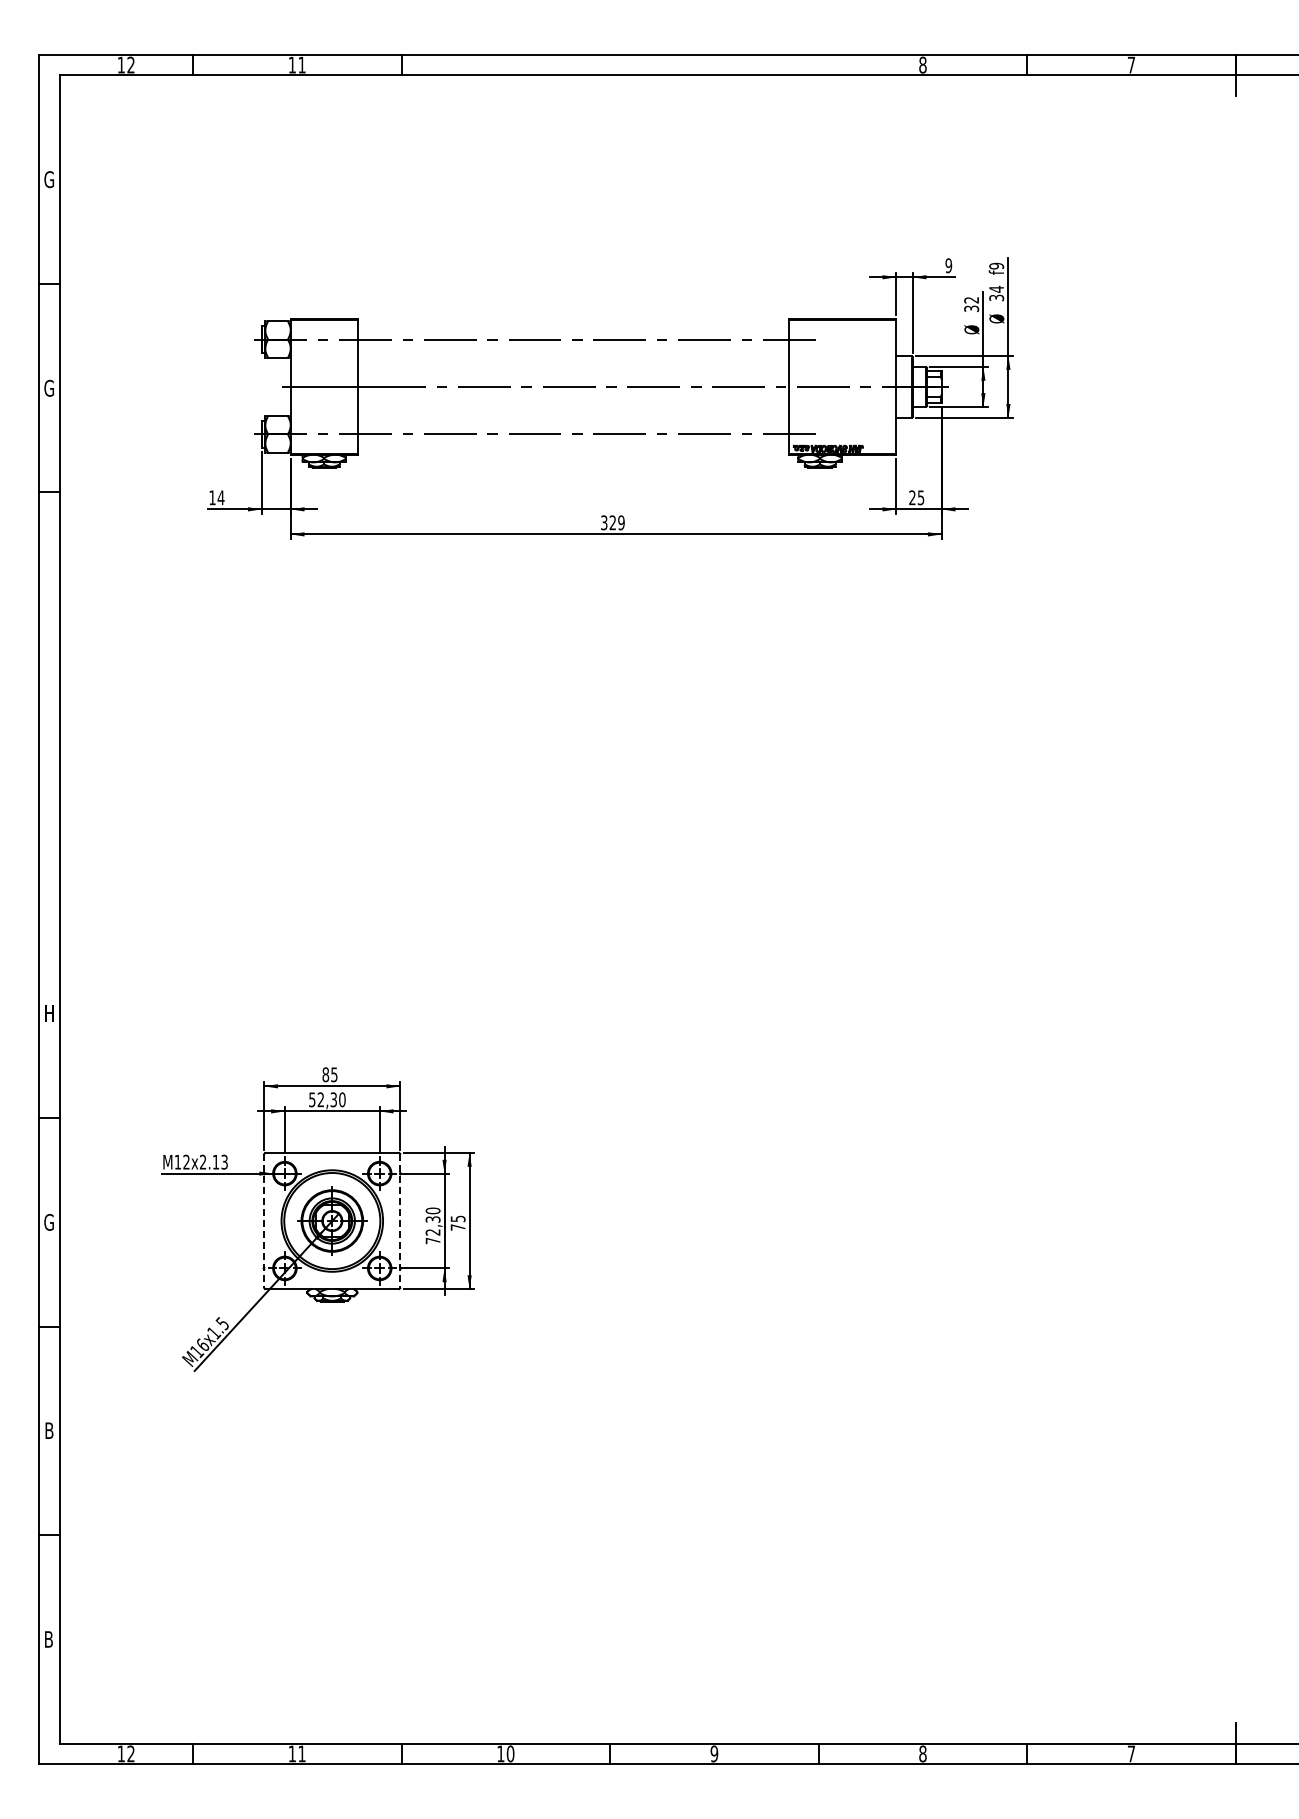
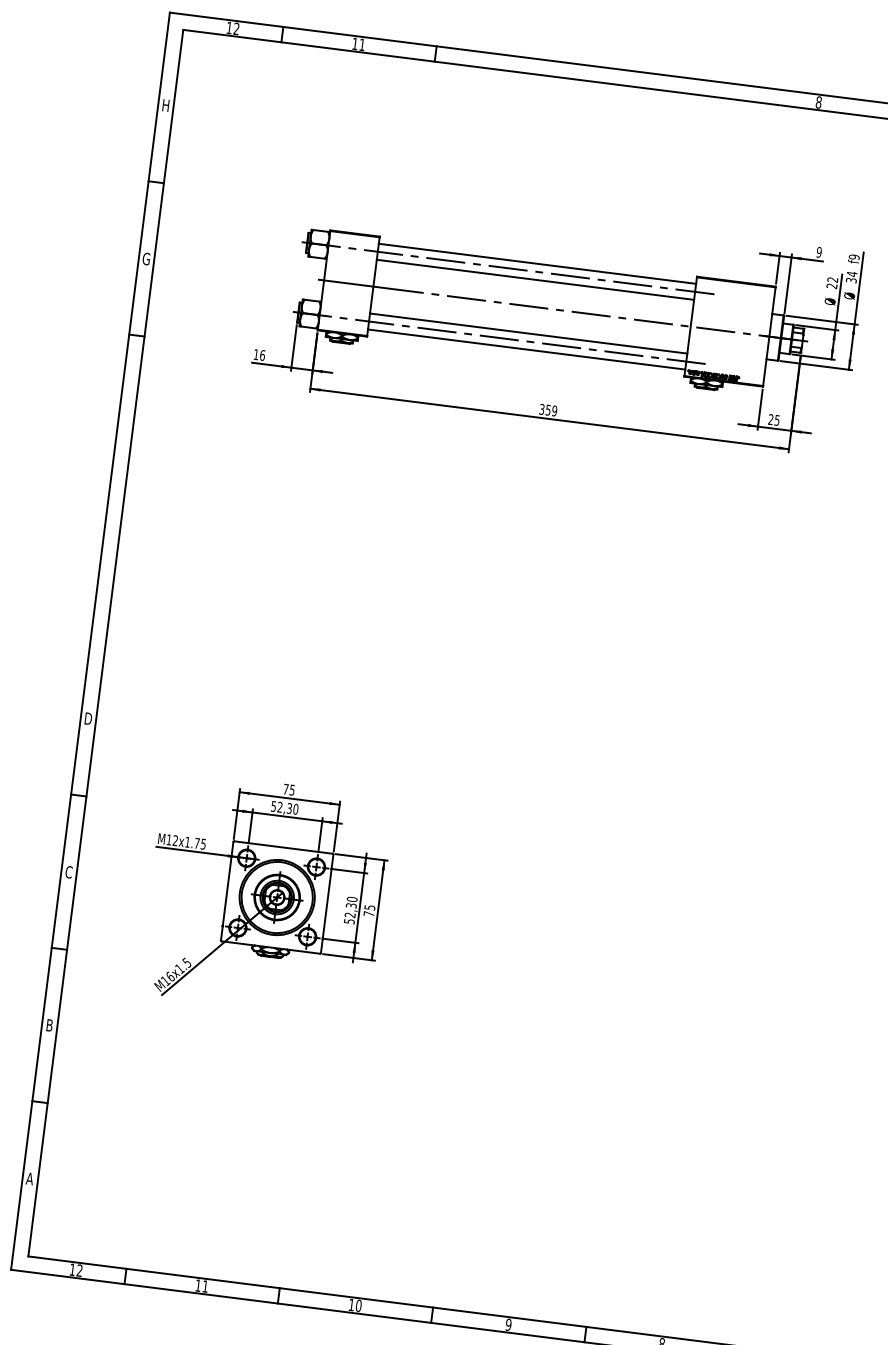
text: (49, 179) -> (165, 105), G -> H
text: (971, 308) -> (831, 285), 32 -> 22
line: (573, 328) -> (537, 263), added
line: (573, 350) -> (535, 279), added
line: (573, 423) -> (528, 333), added
line: (573, 445) -> (526, 349), added
text: (220, 497) -> (262, 355), 14 -> 16
text: (612, 522) -> (548, 409), 329 -> 359
text: (49, 1013) -> (88, 718), H -> D
text: (325, 1074) -> (285, 789), 85 -> 75
text: (213, 1161) -> (195, 842), M12x2.13 -> M12x1.75
line: (264, 1221) -> (227, 891), dashed -> solid
line: (400, 1221) -> (327, 904), dashed -> solid
text: (48, 1222) -> (68, 872), G -> C
text: (432, 1240) -> (349, 921), 72,30 -> 52,30
text: (48, 1639) -> (29, 1178), B -> A

